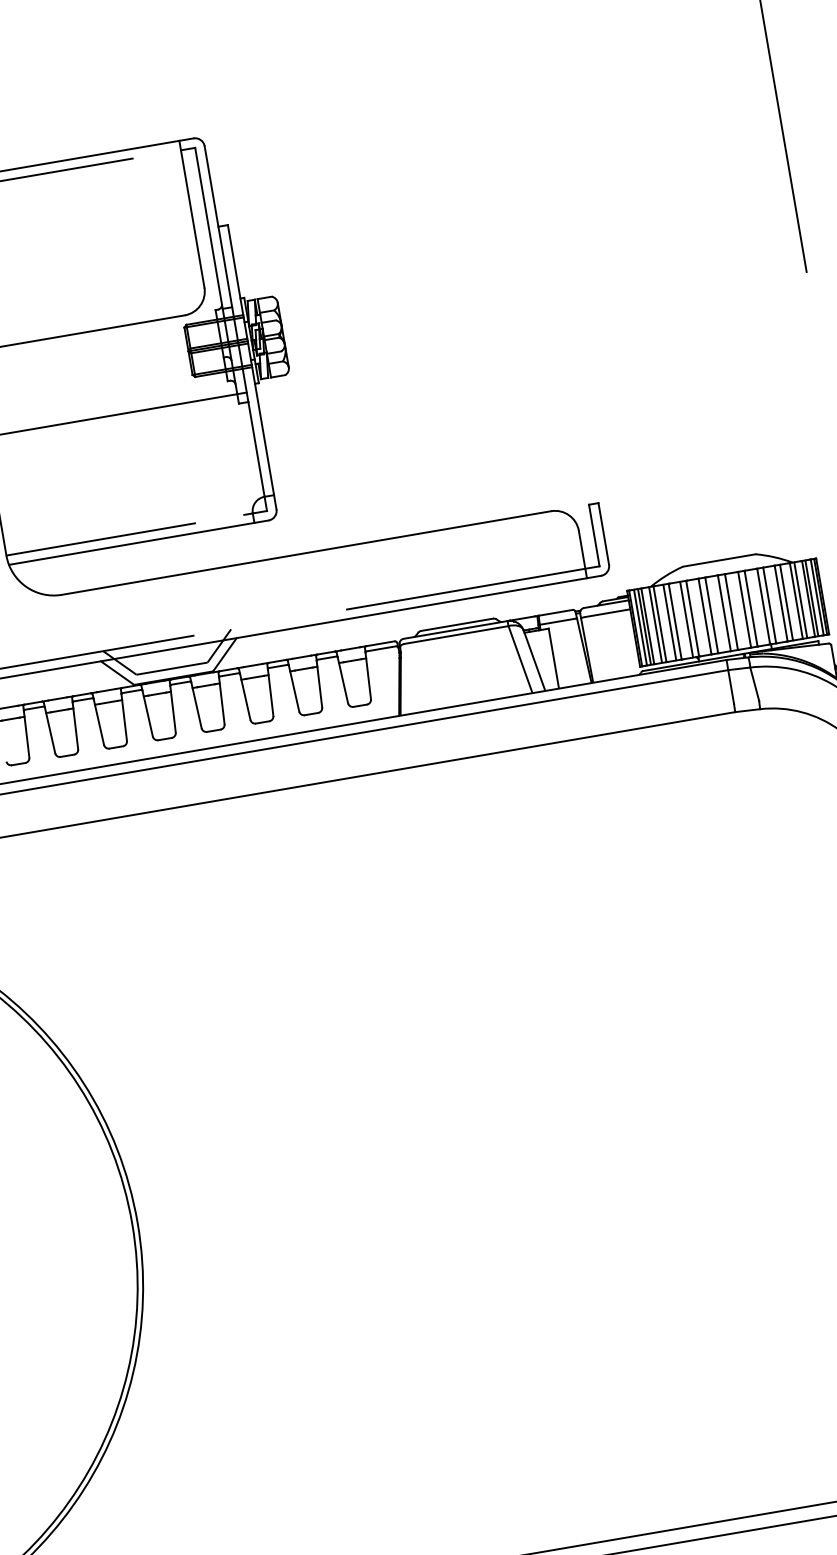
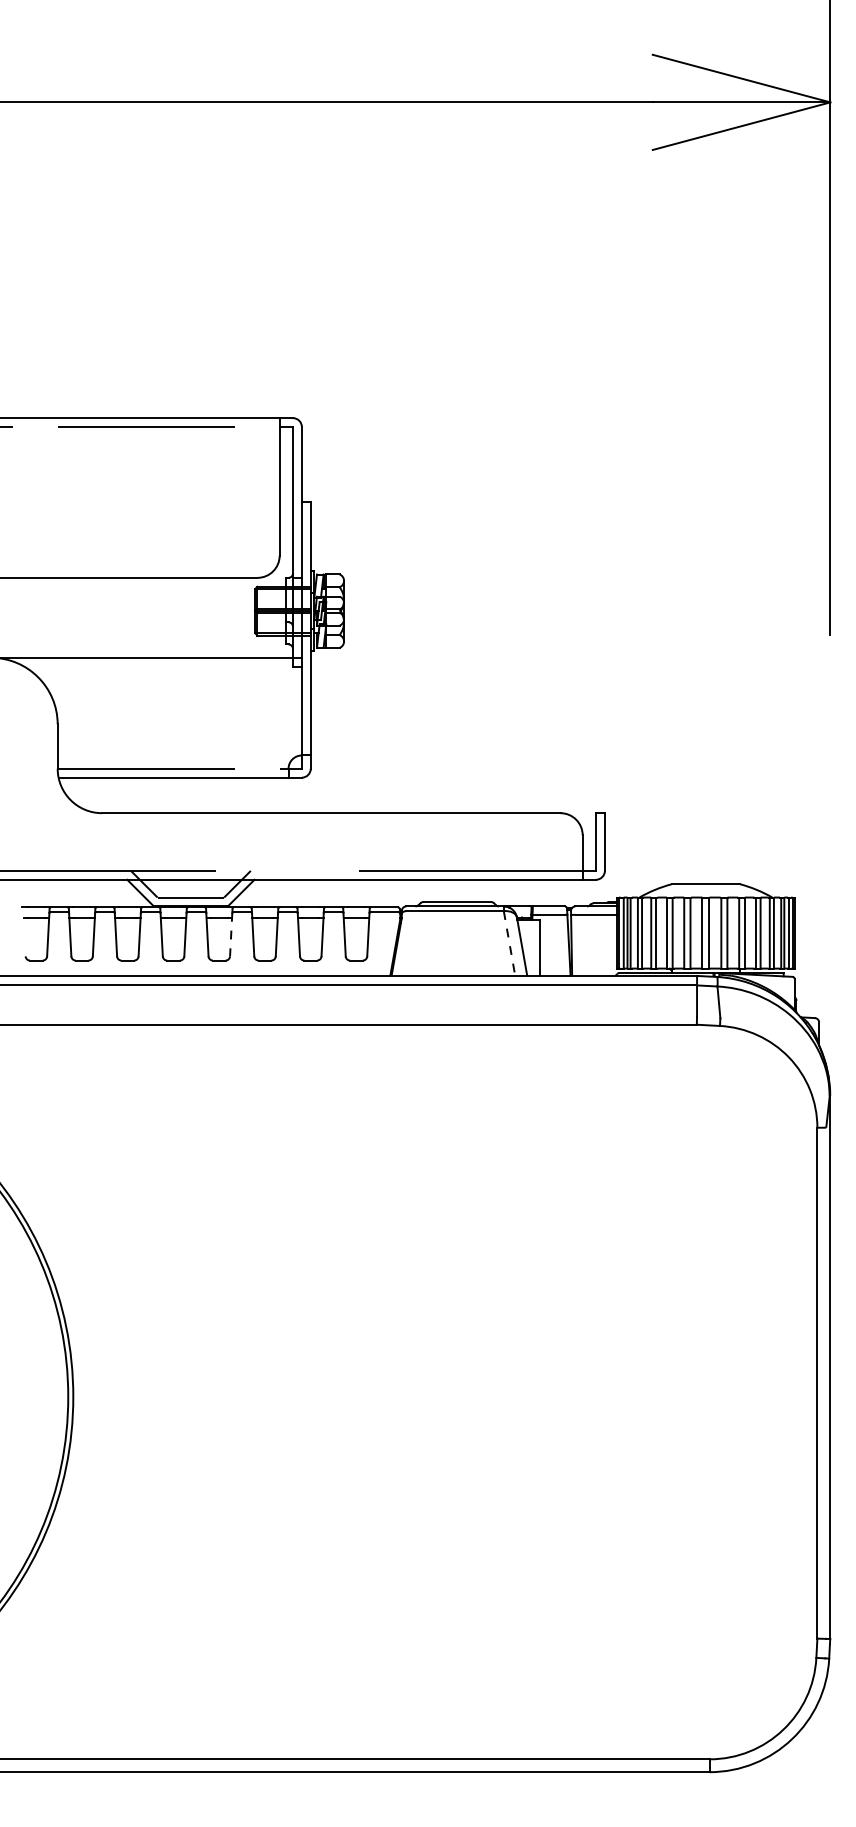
line: (520, 659) -> (509, 943), solid -> dashed
line: (222, 700) -> (231, 934), solid -> dashed

